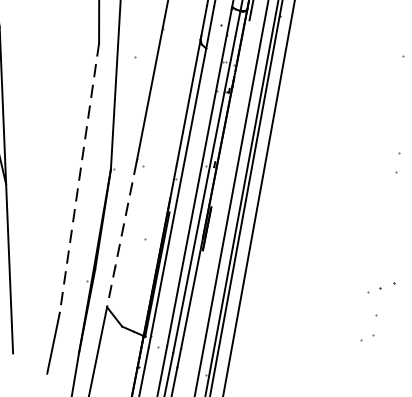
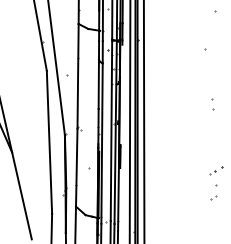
line: (79, 178) -> (49, 142), dashed -> solid
line: (121, 234) -> (76, 167), dashed -> solid

